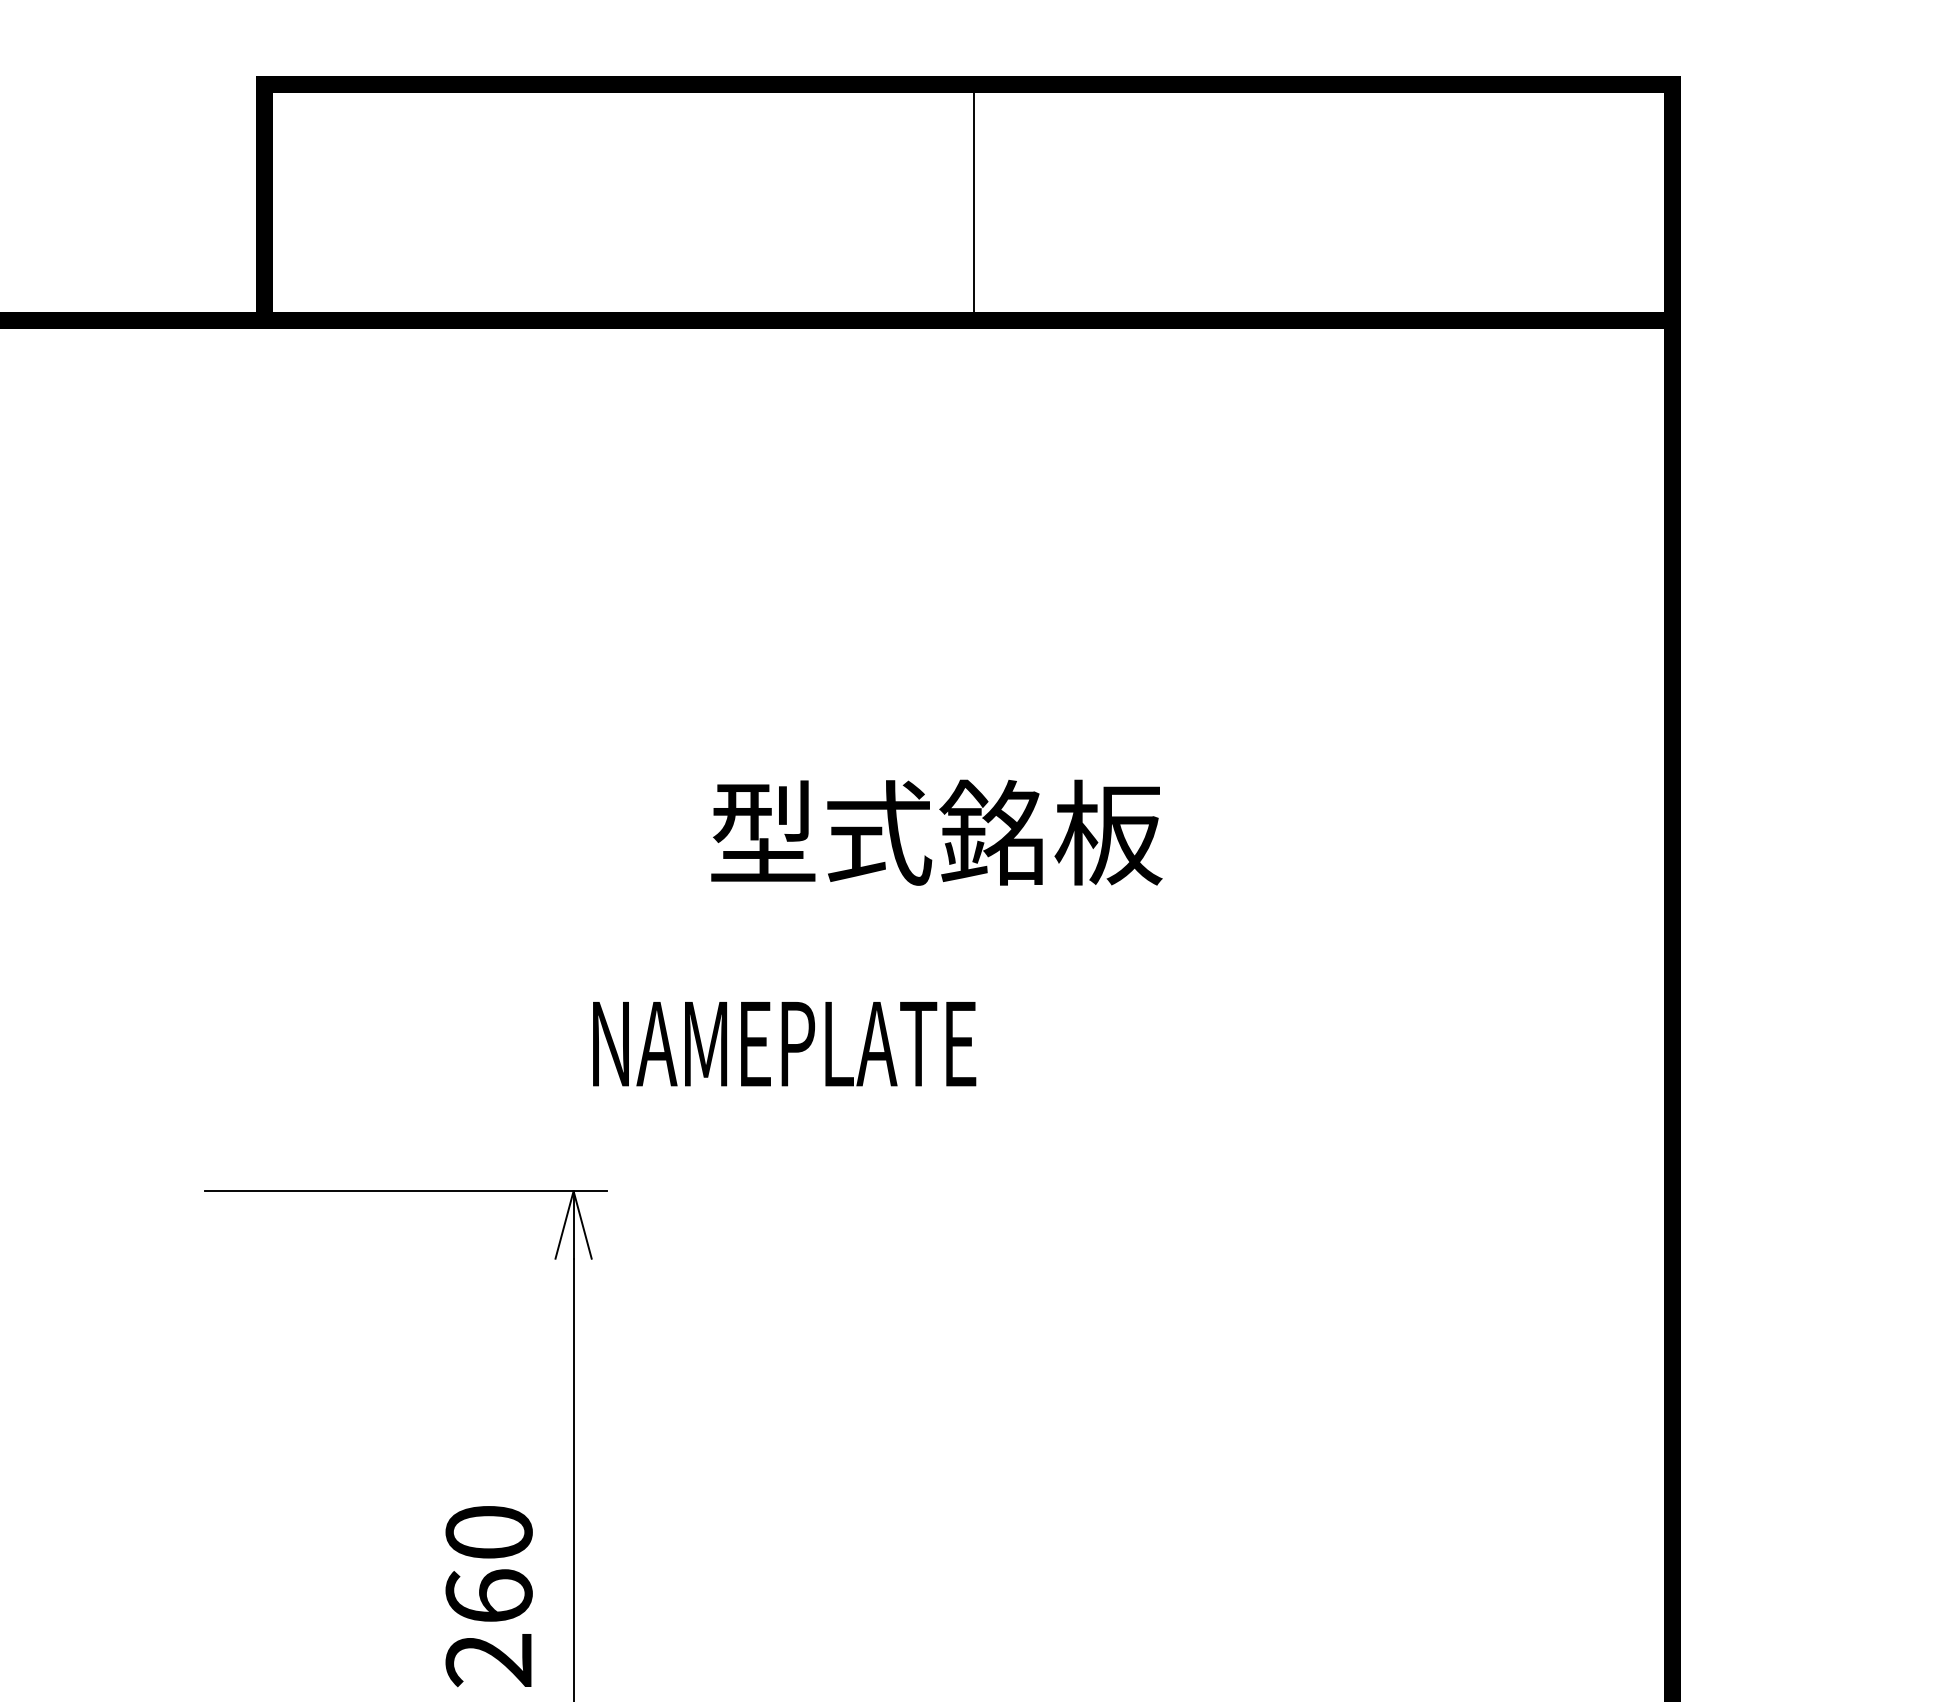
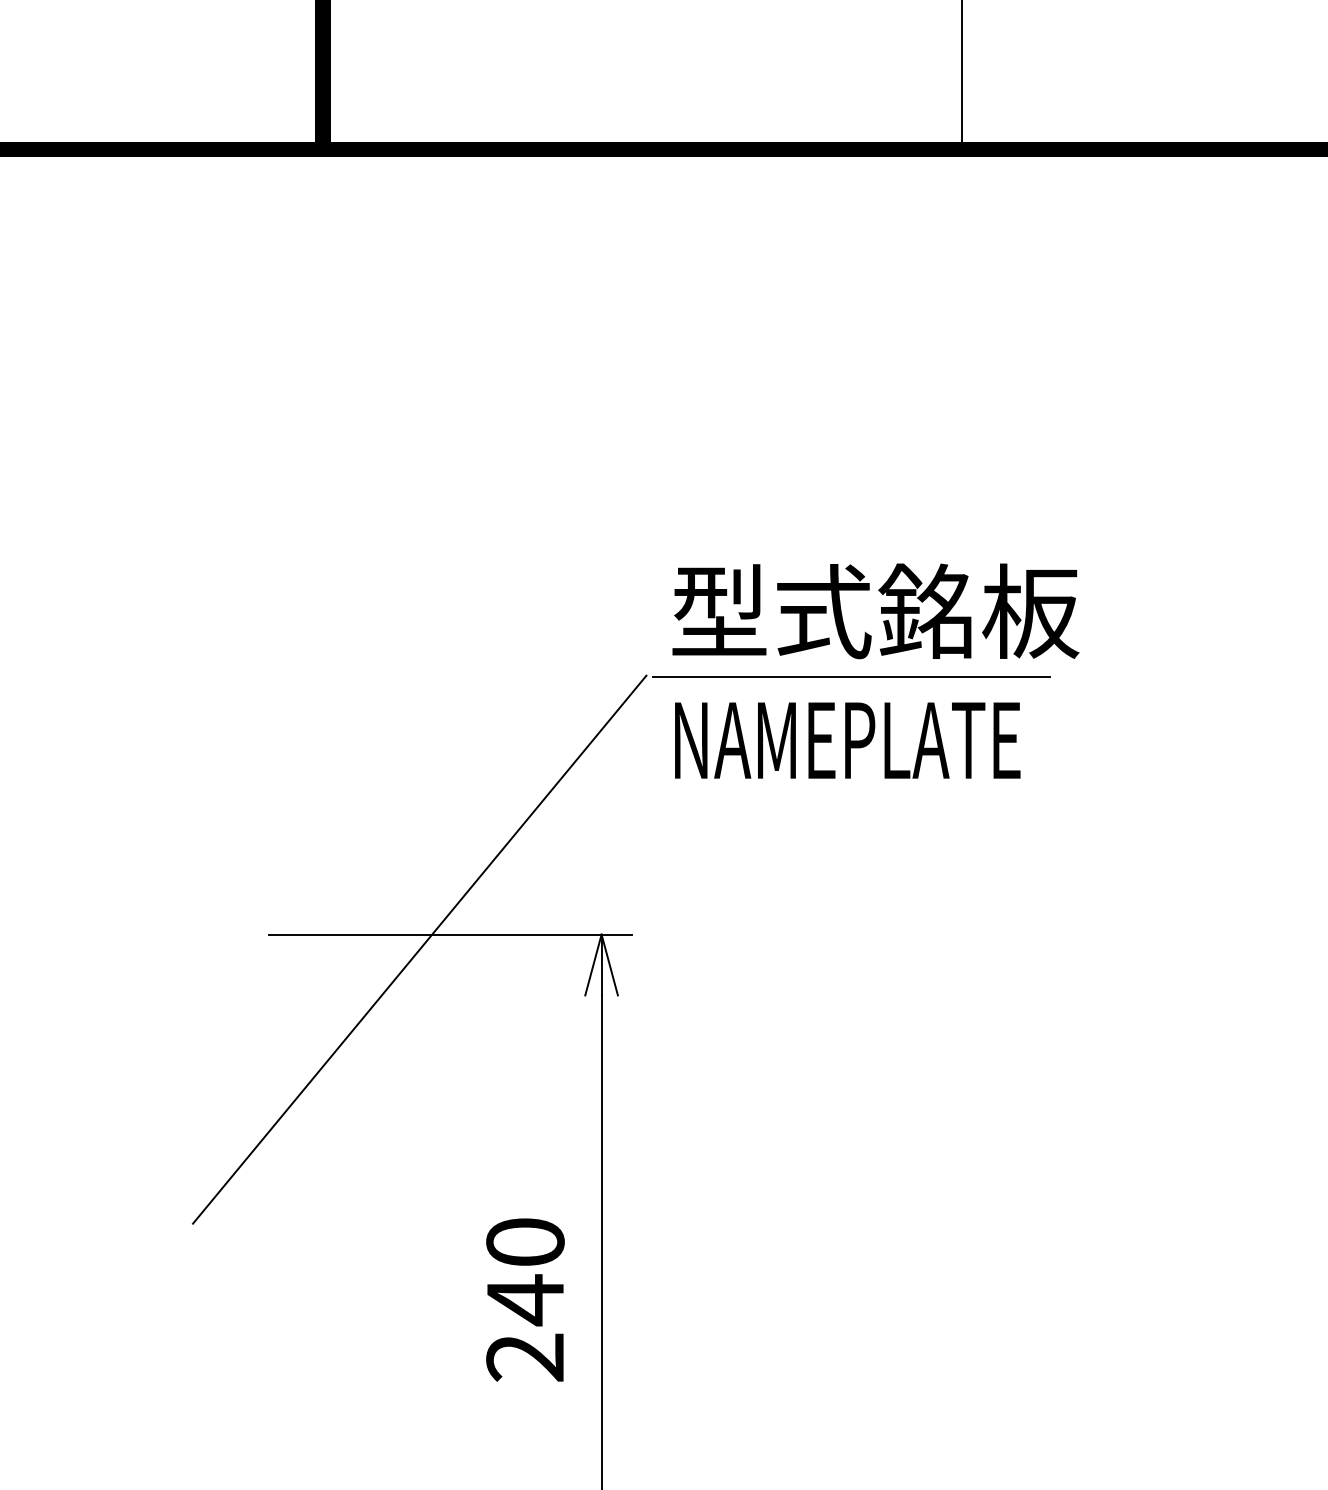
text: (936, 832) -> (875, 611), moved
line: (850, 906) -> (851, 677), added
text: (784, 1044) -> (847, 740), moved
line: (371, 1207) -> (419, 949), added
text: (488, 1596) -> (524, 1300), 260 -> 240

